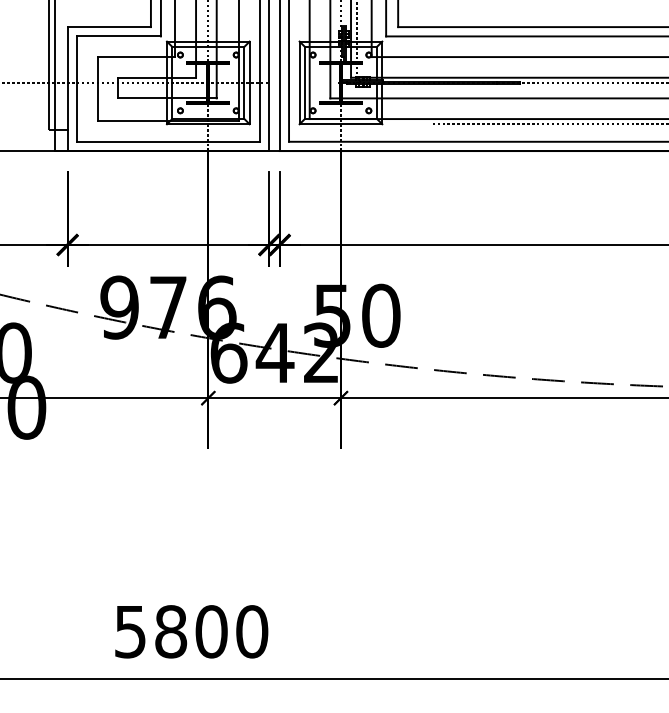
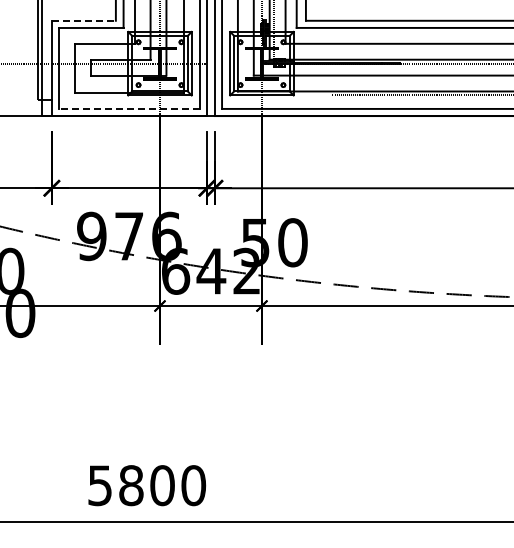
line: (110, 26) -> (84, 20), solid -> dashed
line: (167, 141) -> (128, 108), solid -> dashed

